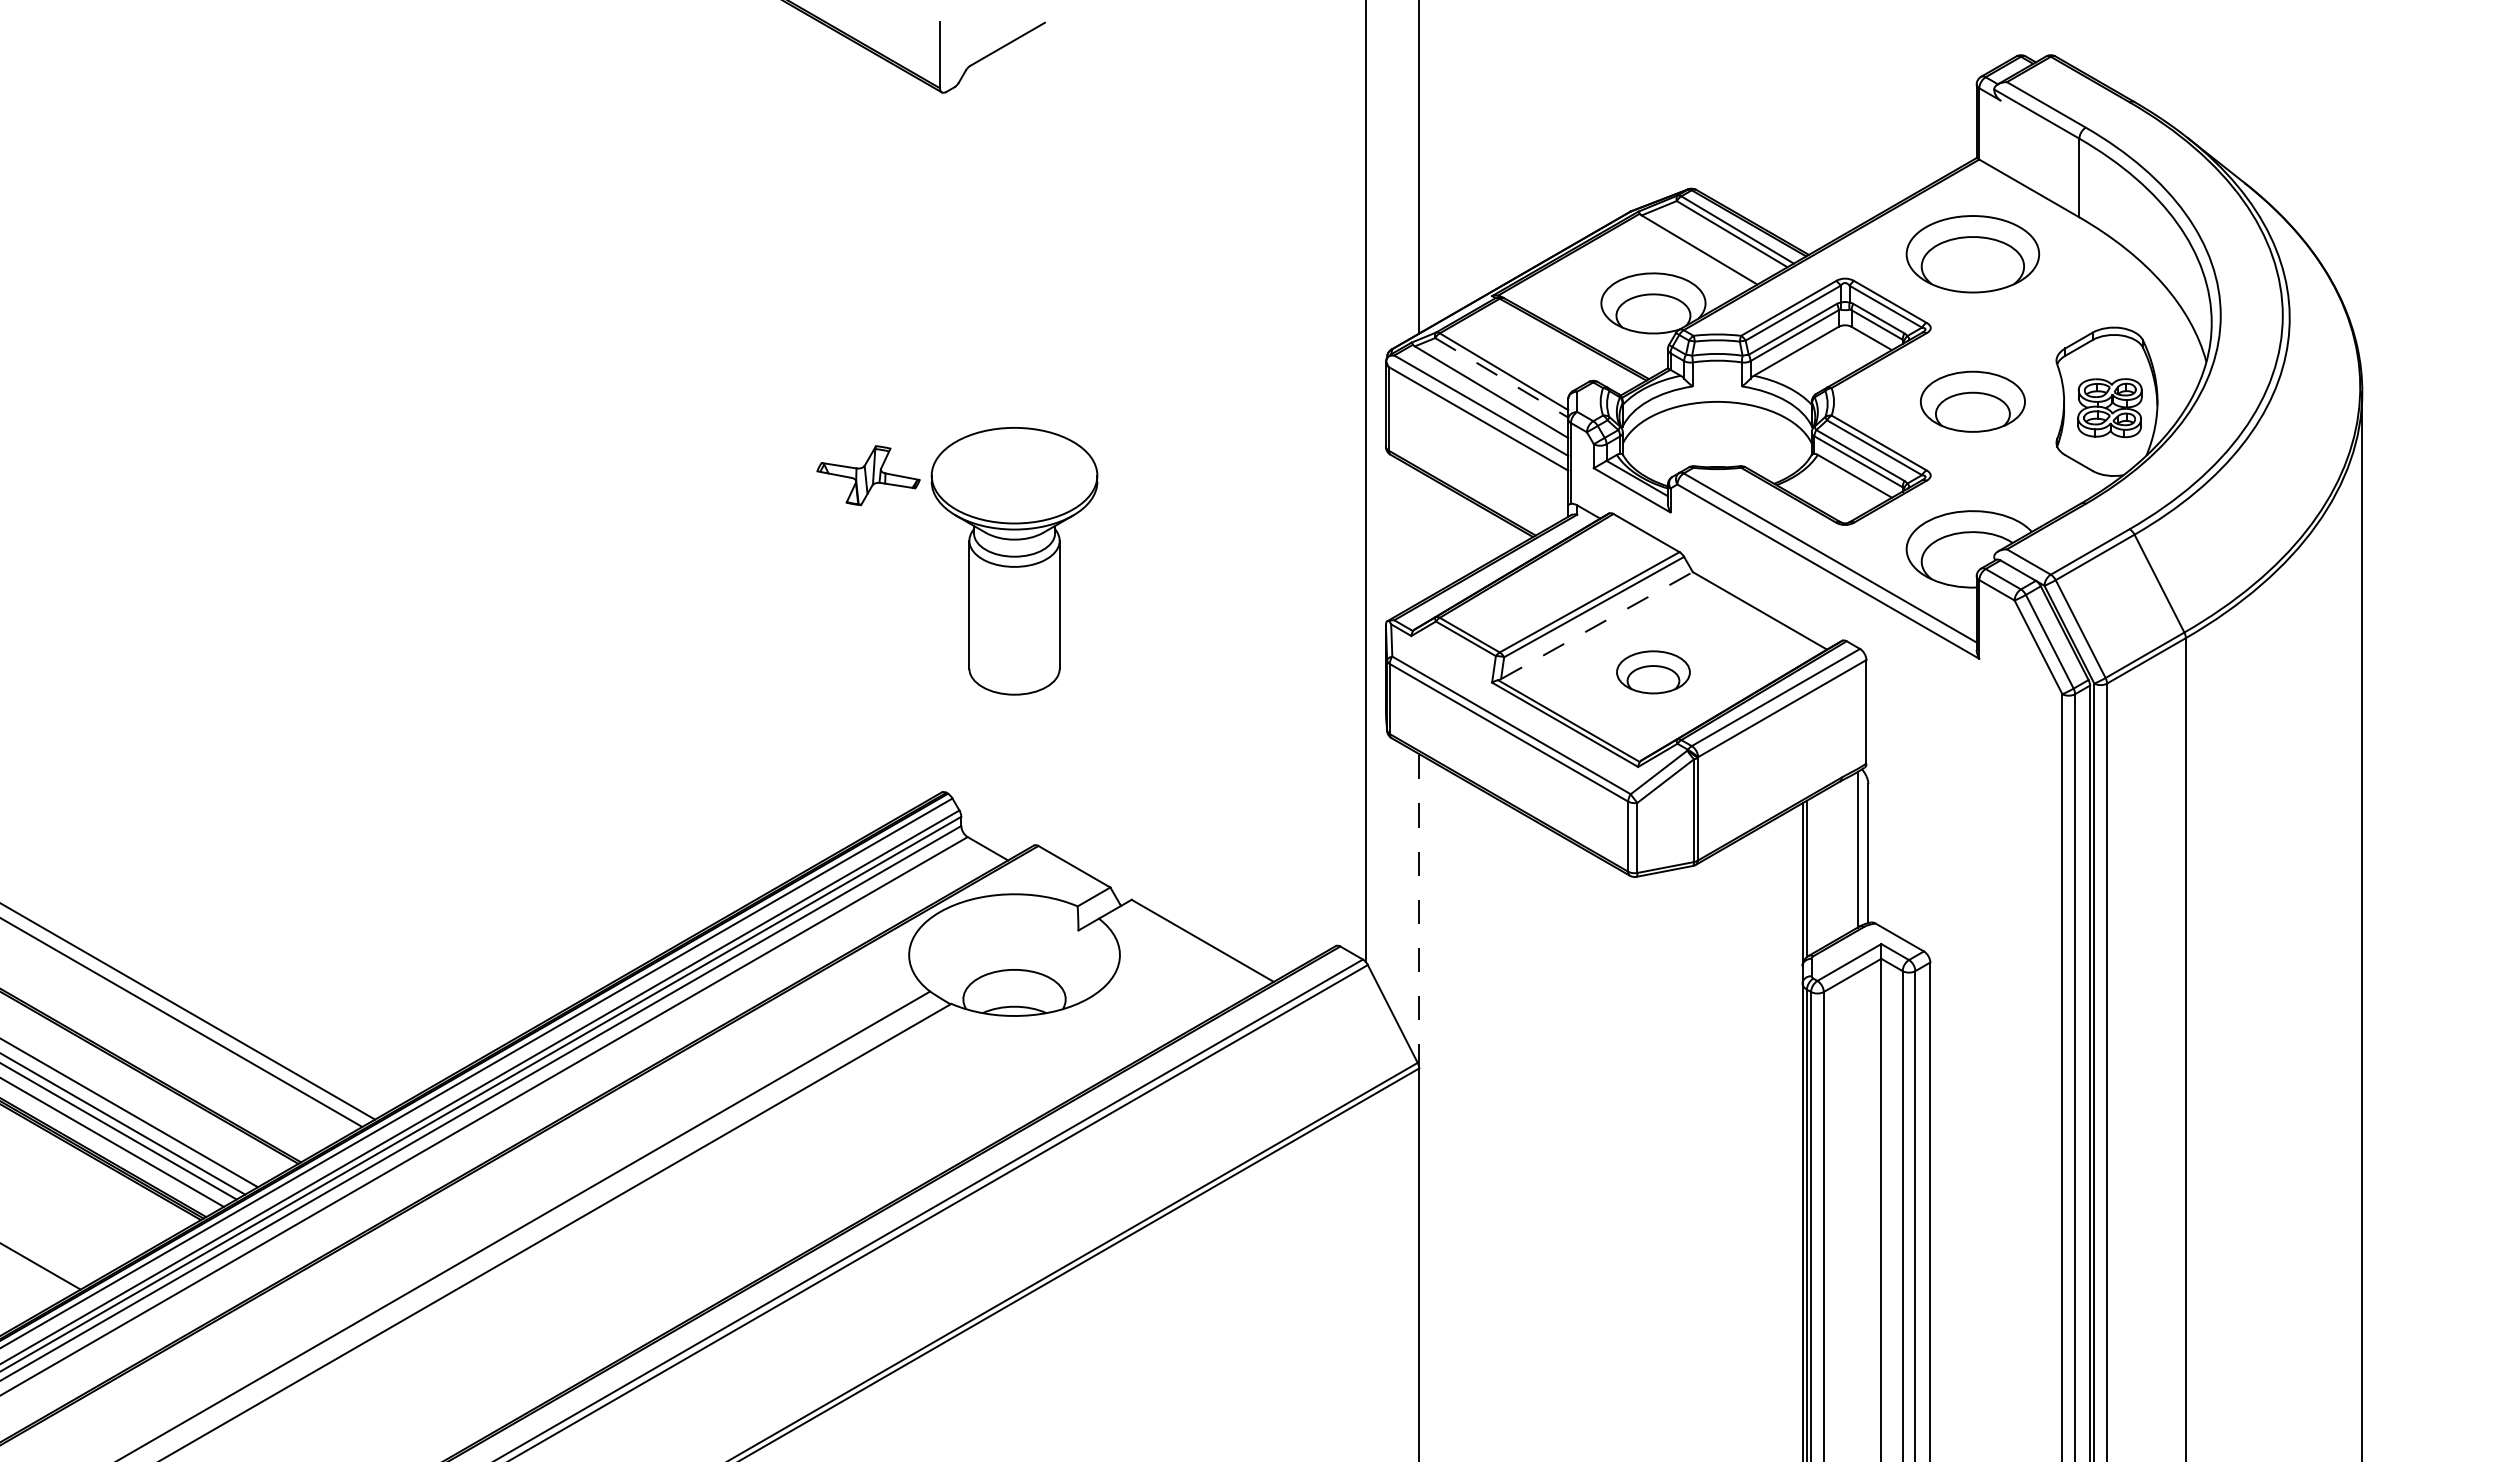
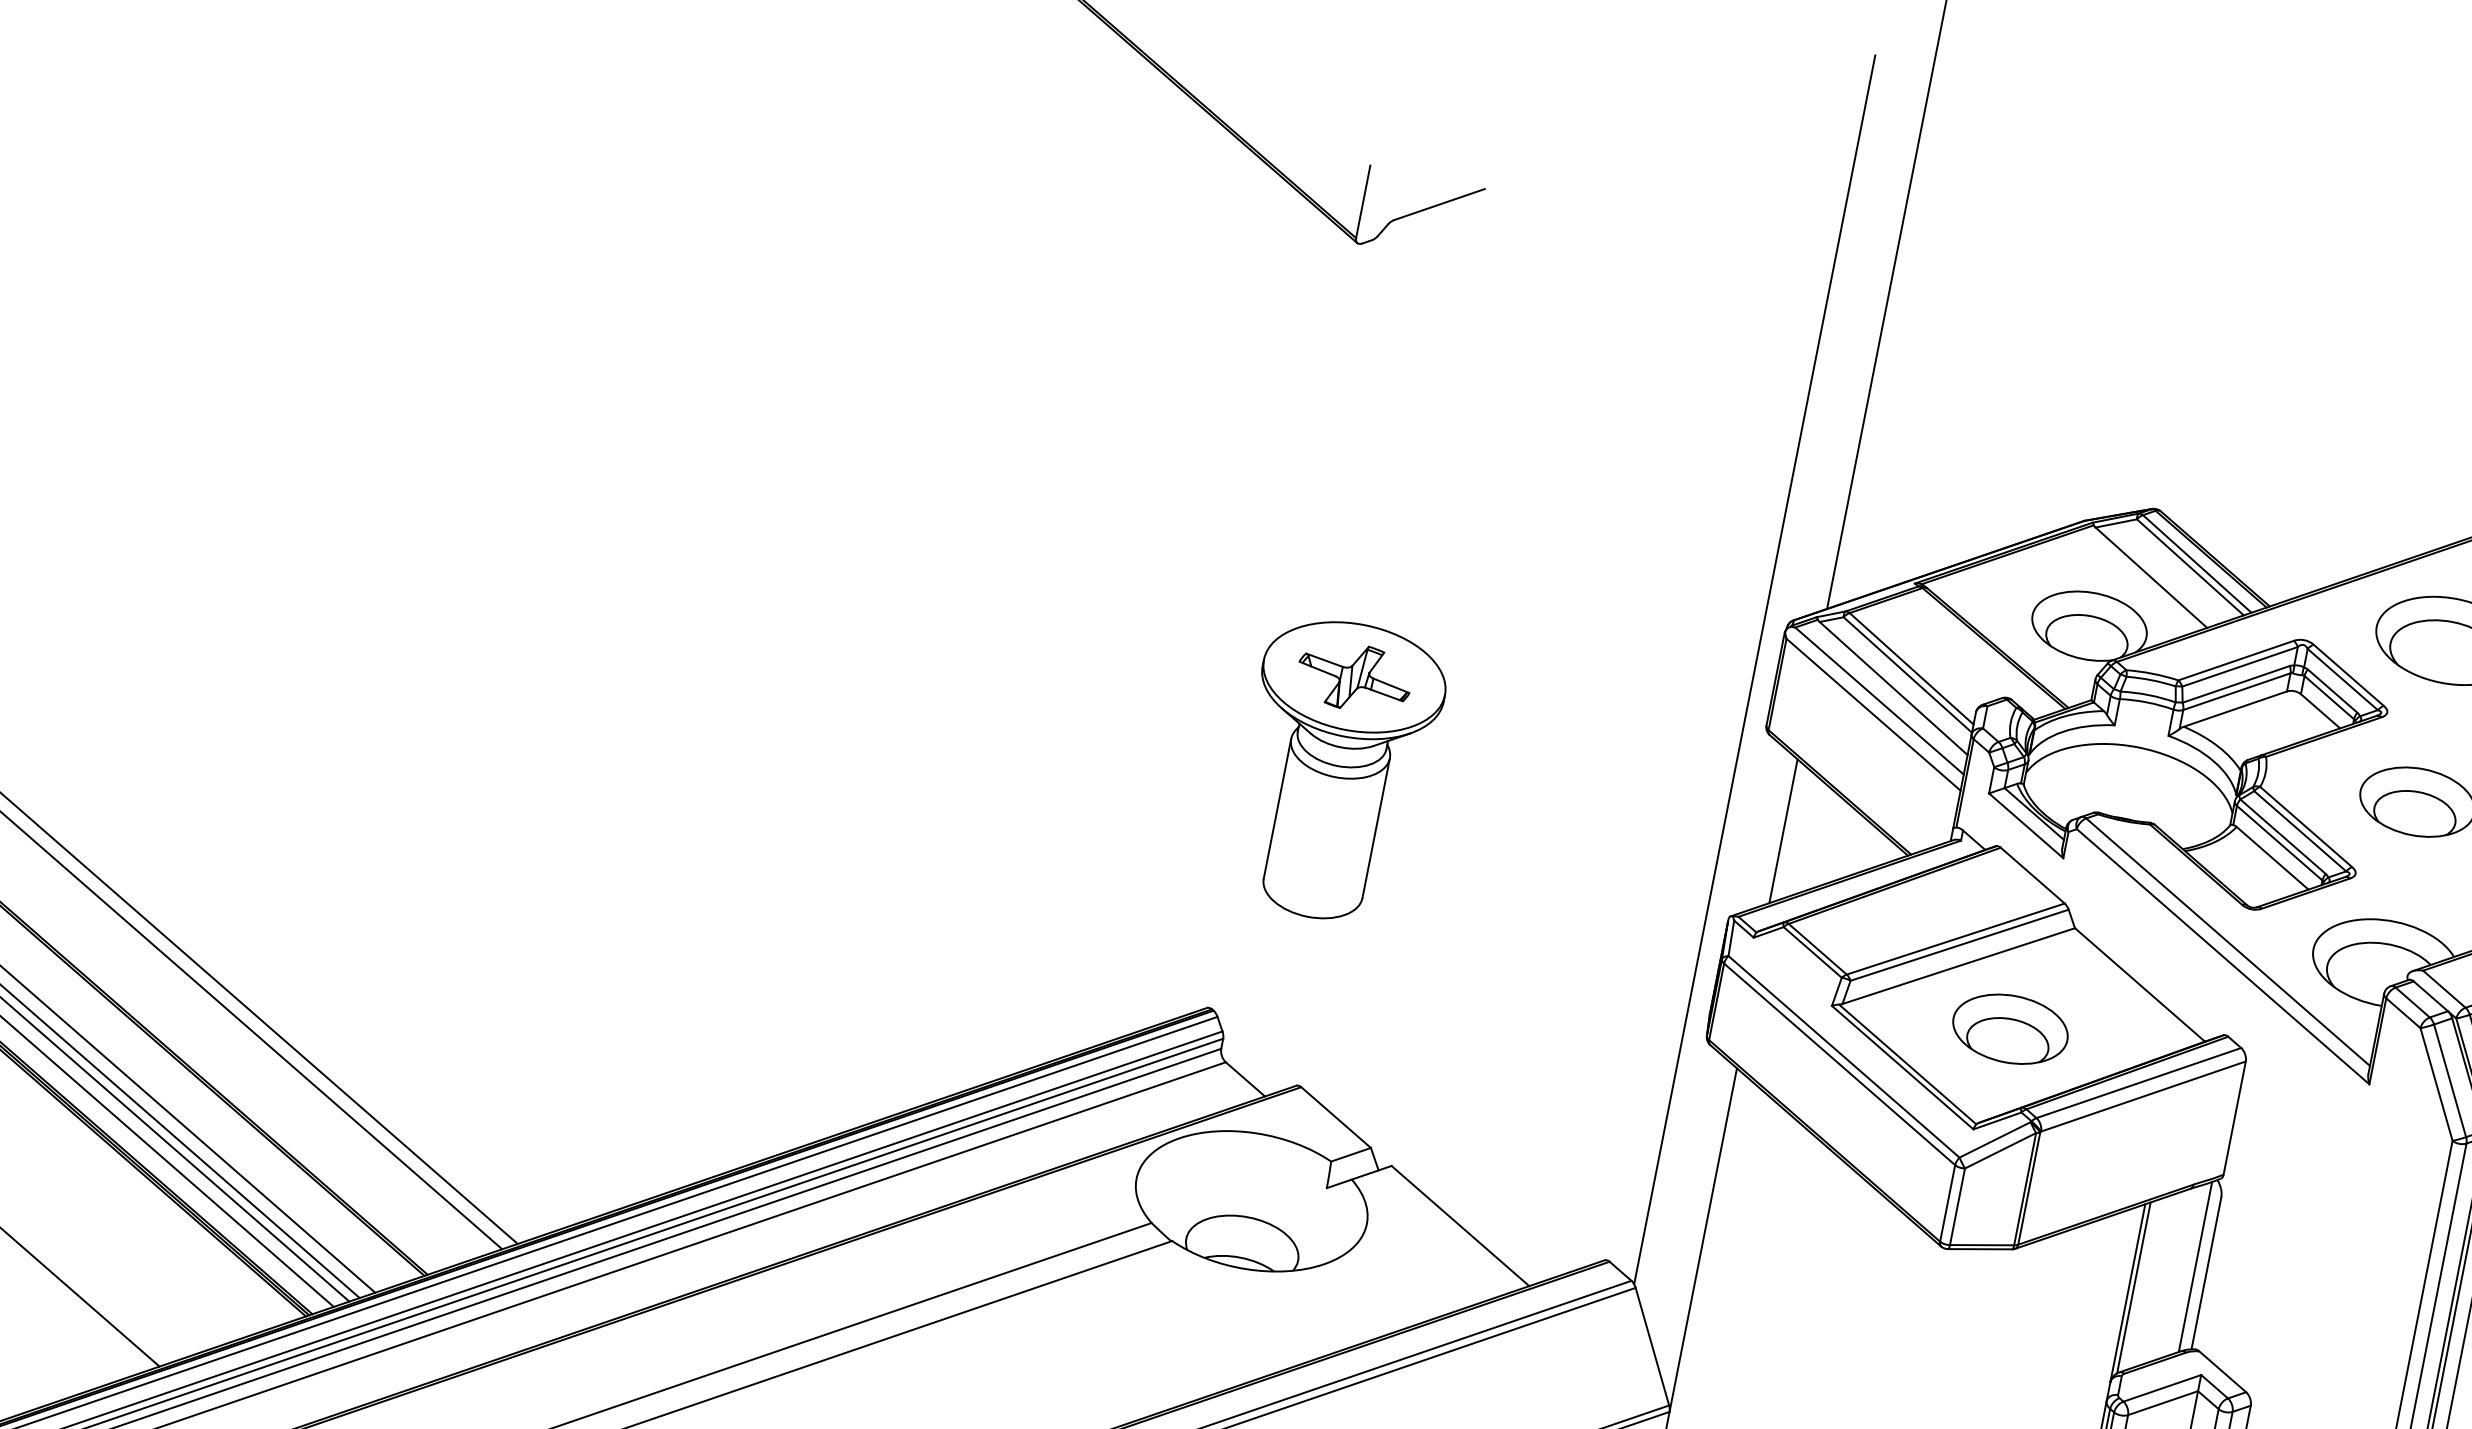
line: (1501, 377) -> (1907, 674), dashed -> solid
part: (868, 475) -> (1354, 677), moved
line: (1419, 536) -> (1783, 830), added
line: (1596, 625) -> (1958, 965), dashed -> solid
part: (1653, 672) -> (2010, 1029), size x1.43
line: (1419, 910) -> (1703, 1239), dashed -> solid

